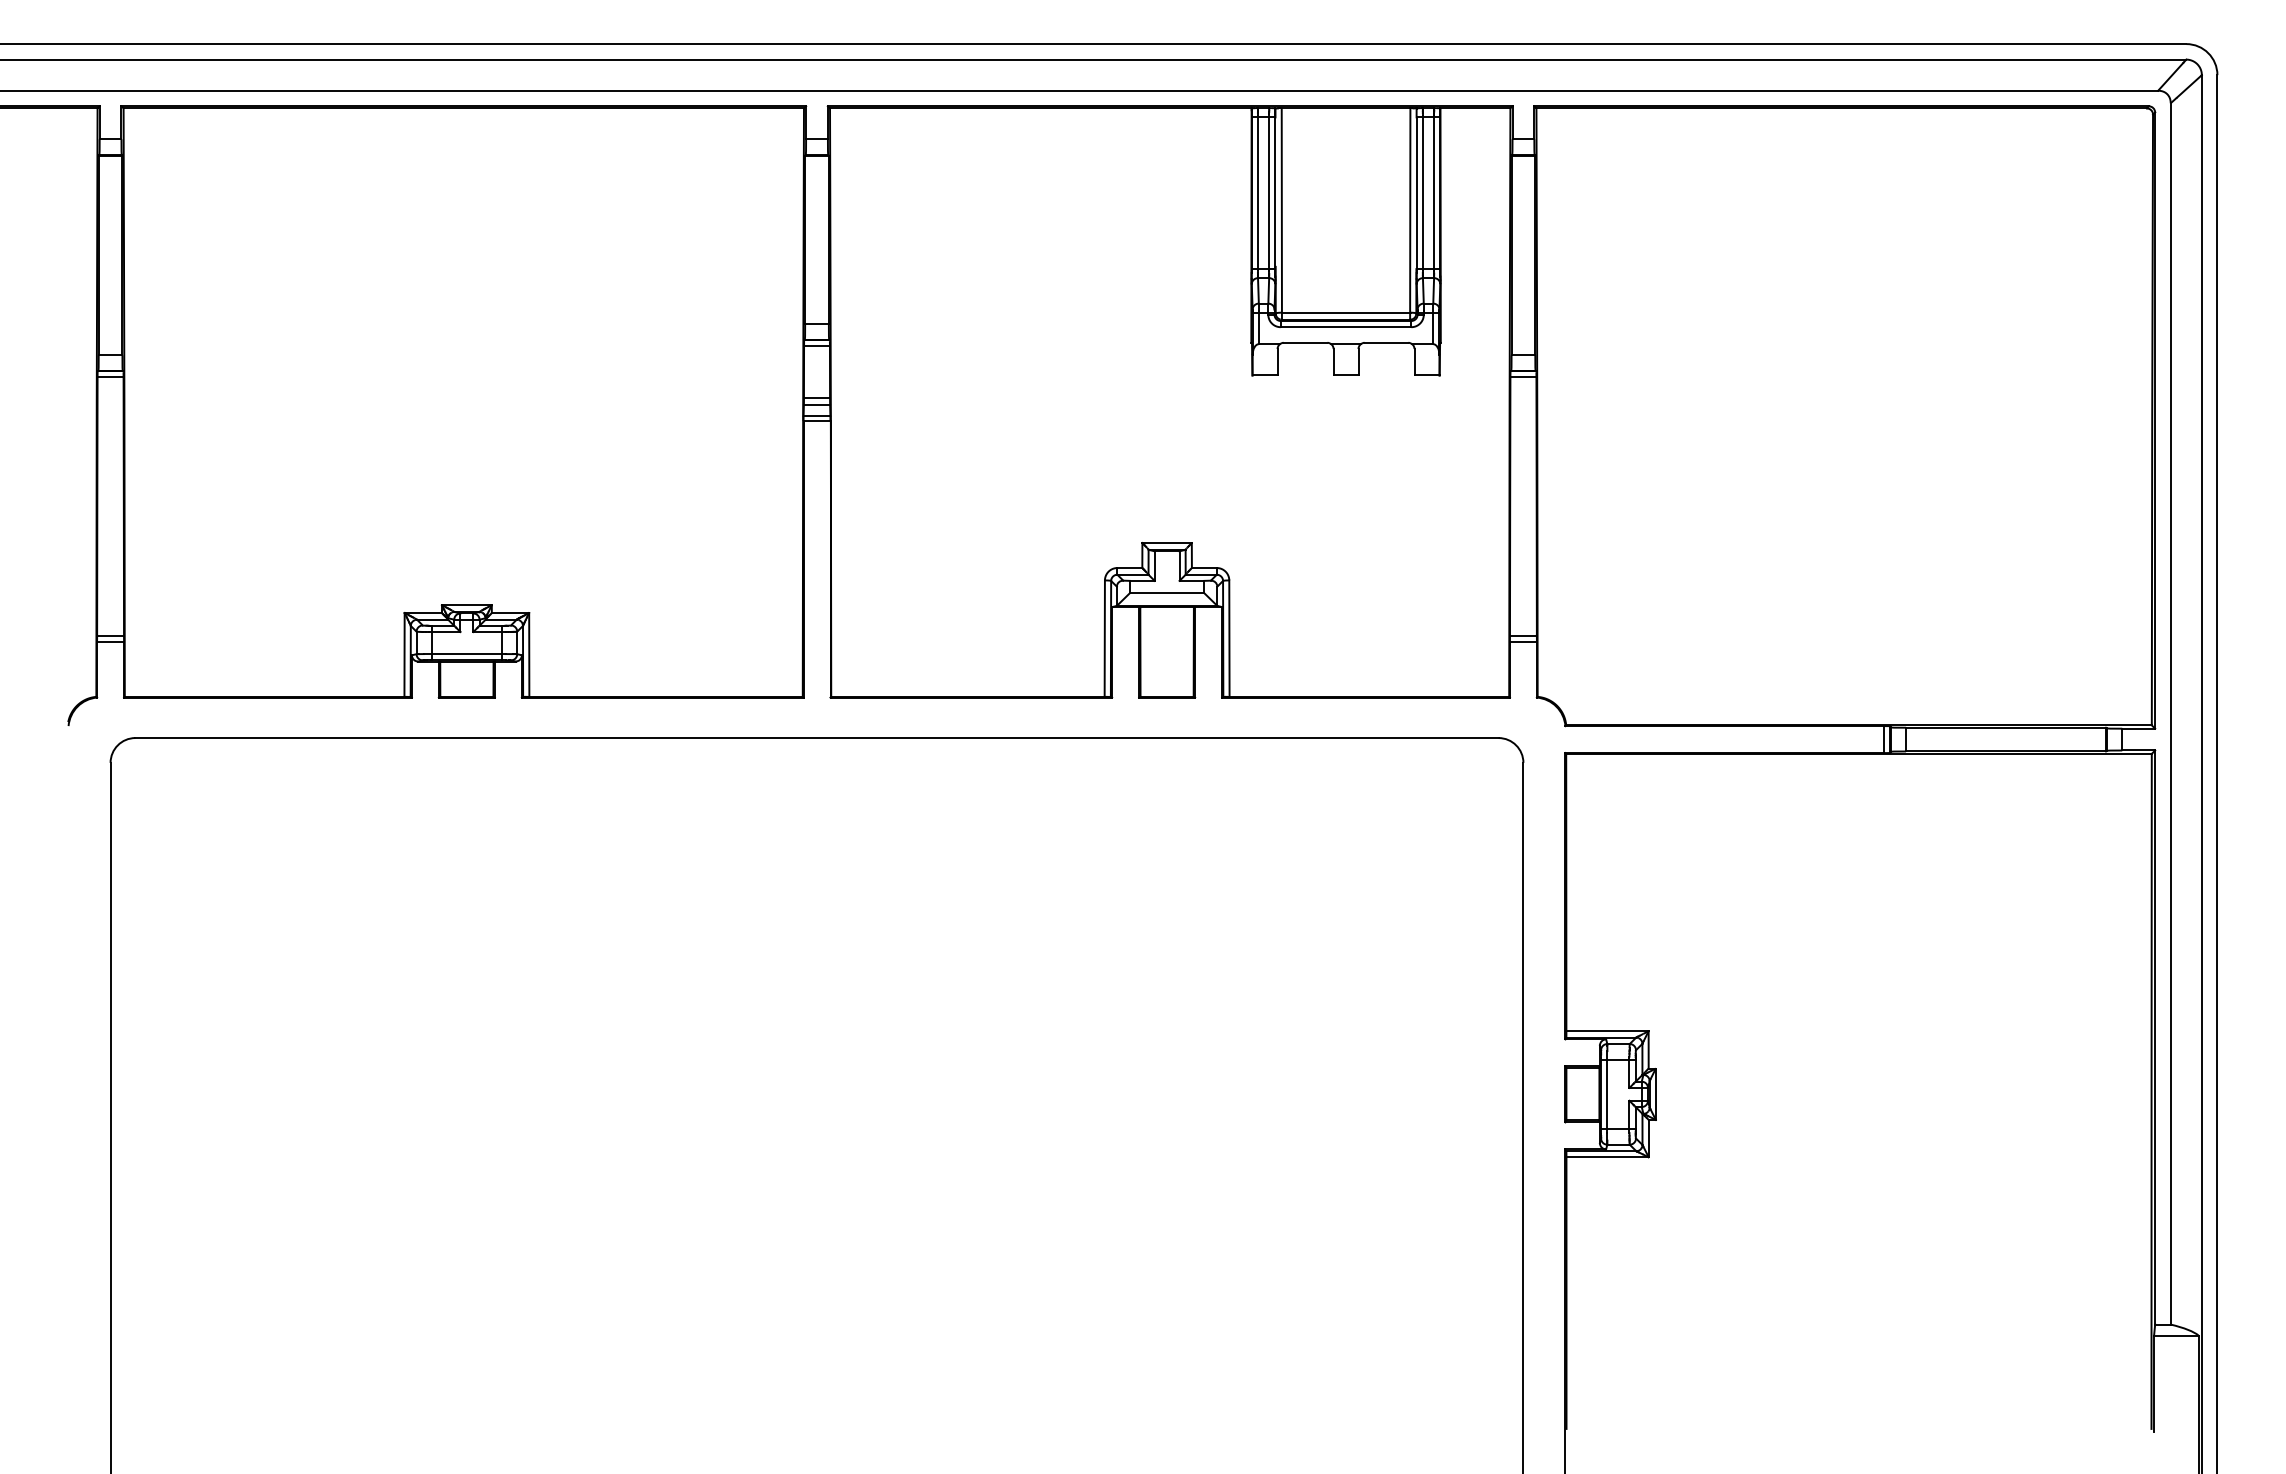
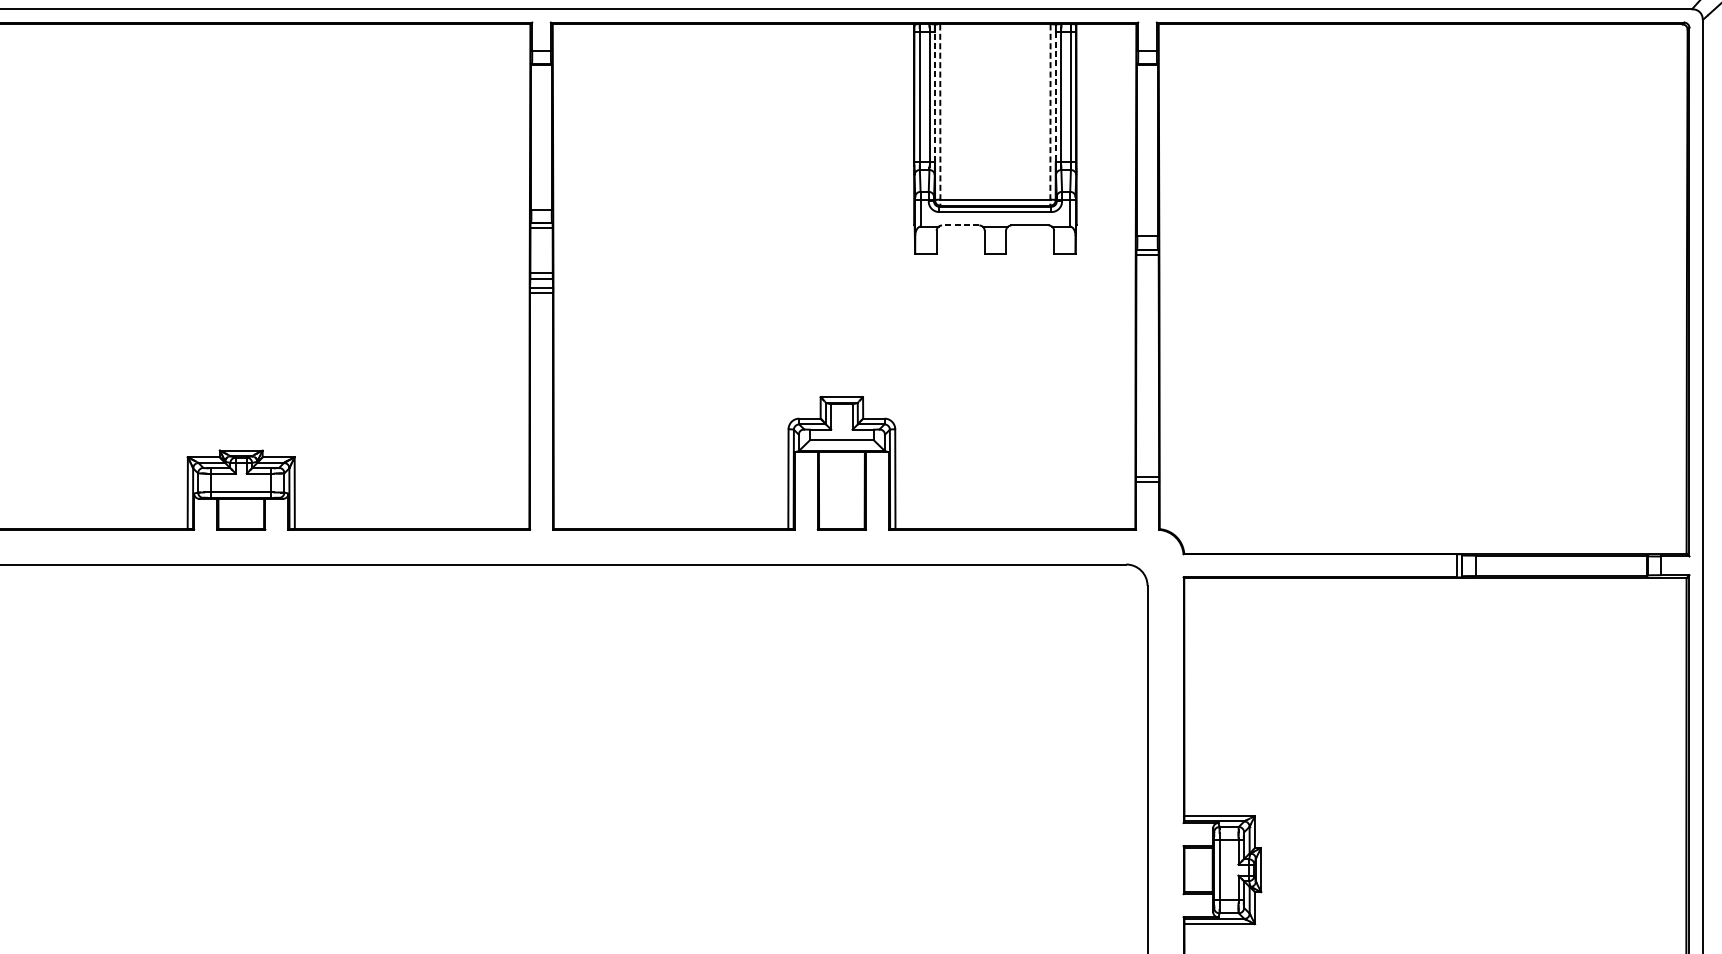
line: (1275, 193) -> (934, 97), solid -> dashed
line: (1416, 193) -> (1055, 97), solid -> dashed
line: (1281, 214) -> (940, 115), solid -> dashed
line: (1410, 214) -> (1050, 115), solid -> dashed
line: (1305, 342) -> (960, 225), solid -> dashed

